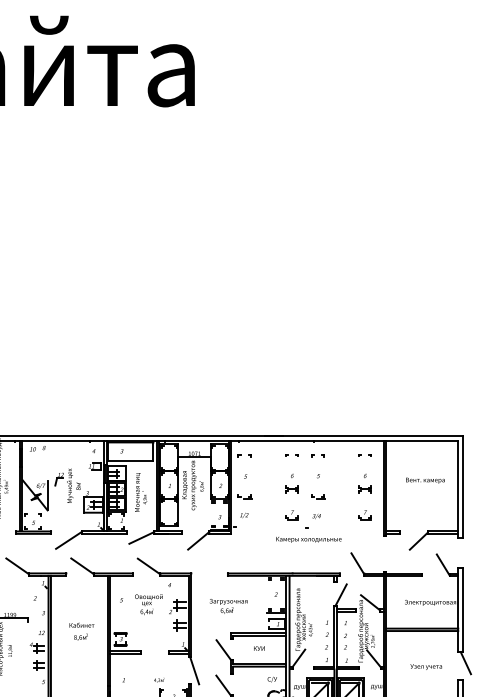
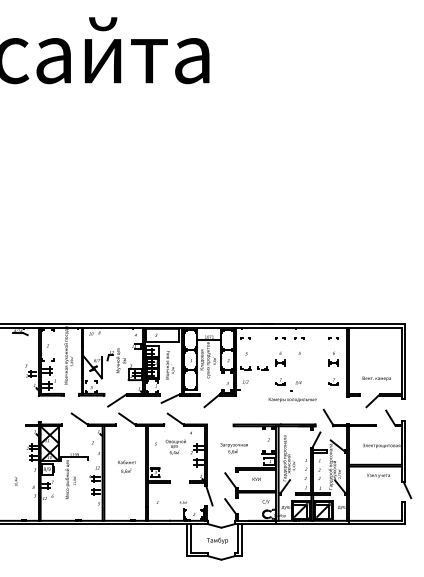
text: (424, 480) -> (376, 378), moved
part: (318, 496) -> (262, 368), moved
text: (426, 666) -> (378, 475), moved

